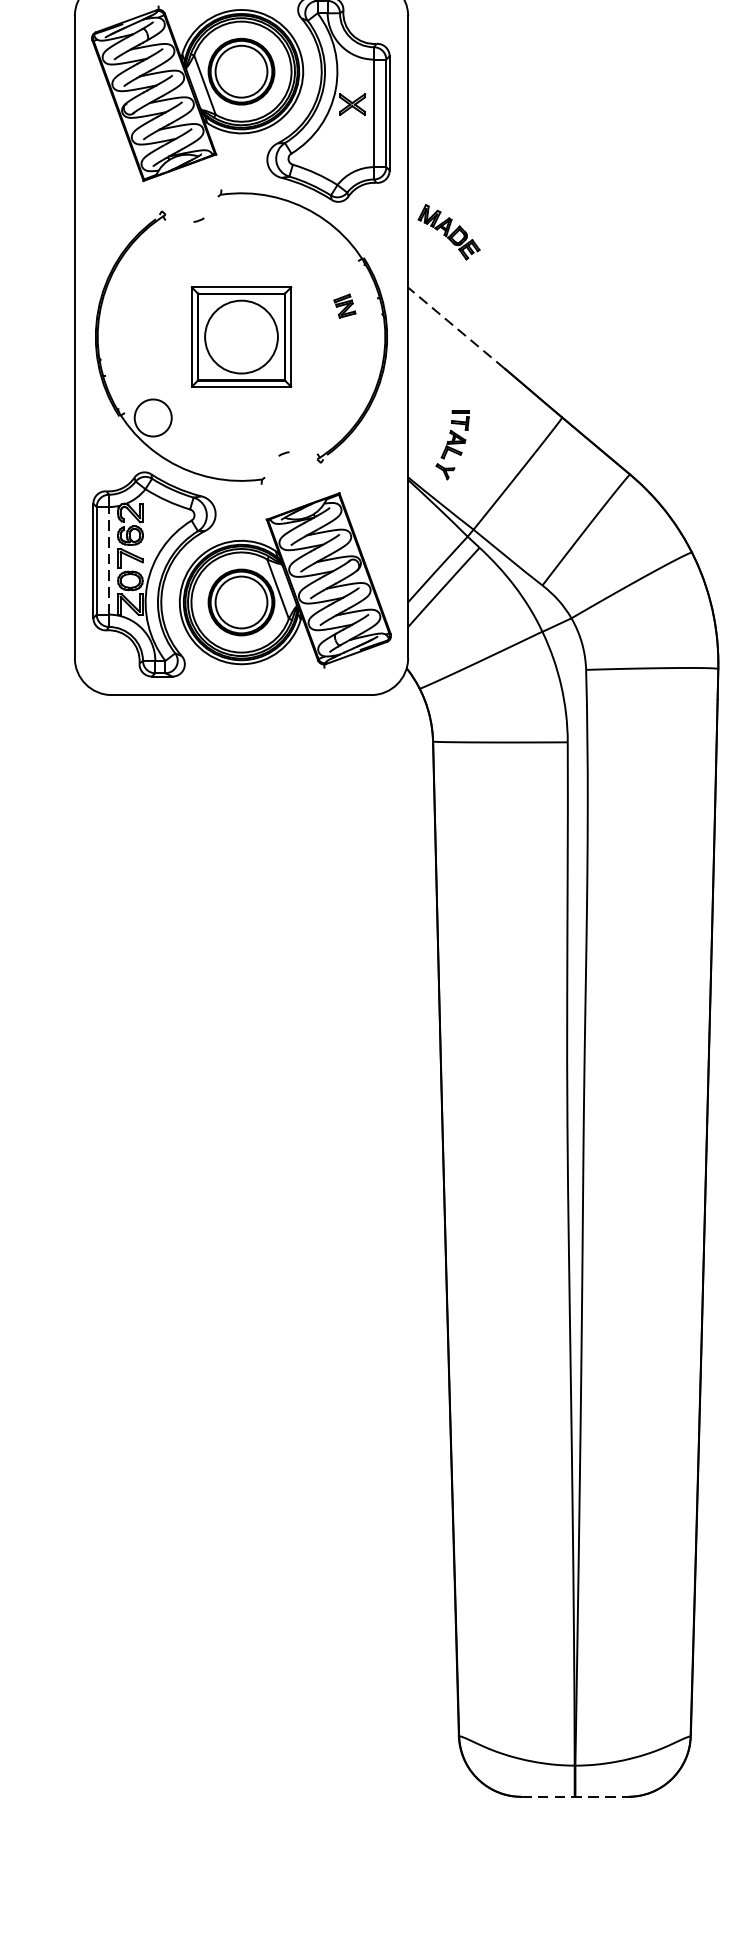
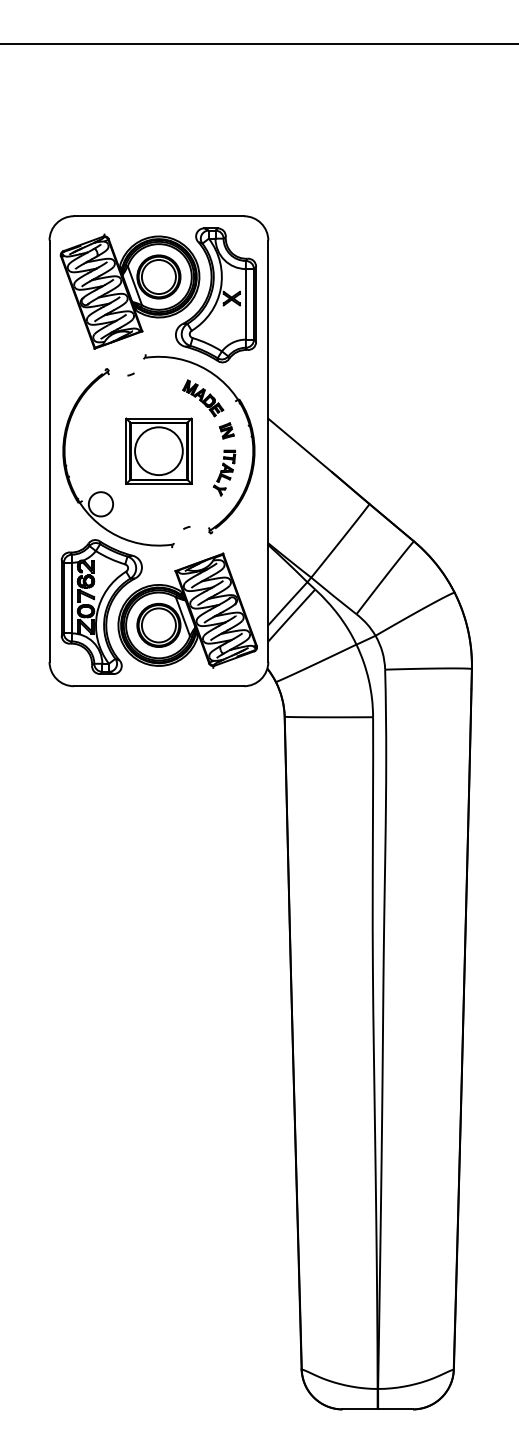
part: (449, 232) -> (203, 398), moved
line: (455, 326) -> (299, 444), dashed -> solid
part: (452, 444) -> (224, 472), moved
line: (108, 559) -> (71, 597), dashed -> solid
line: (575, 1796) -> (378, 1409), dashed -> solid

